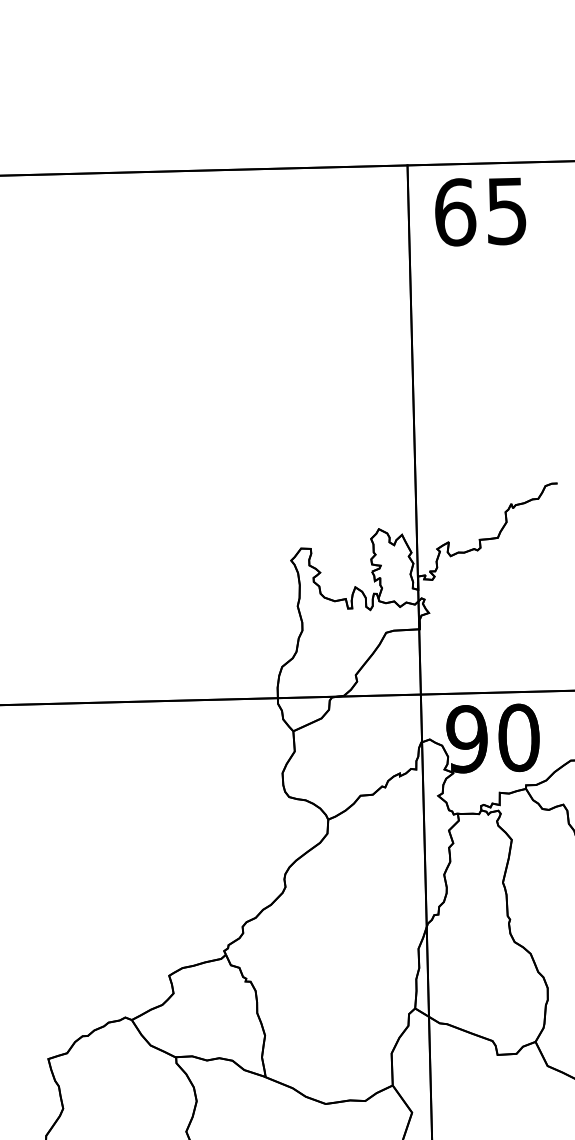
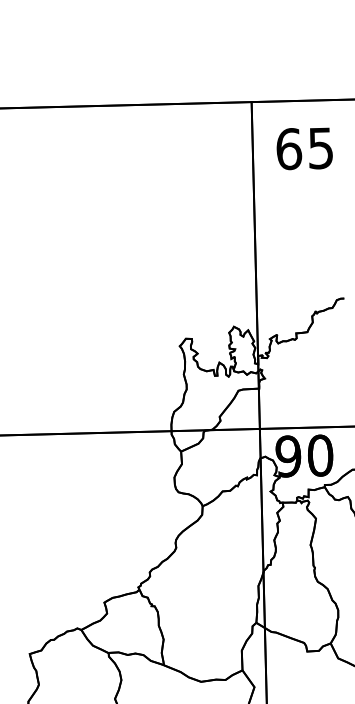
text: (480, 211) -> (304, 148), moved

